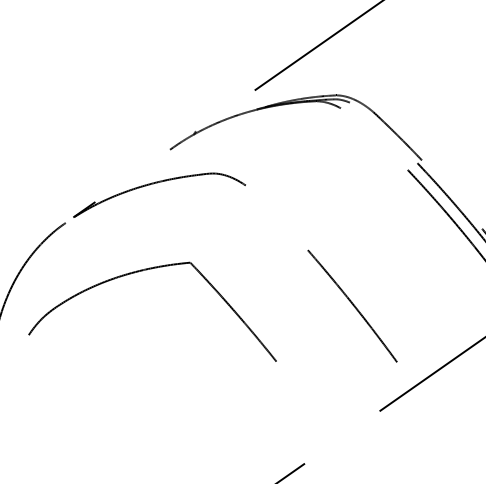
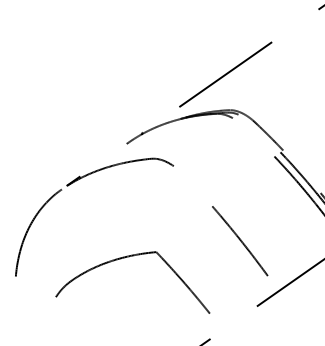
part: (147, 271) -> (129, 257), moved

